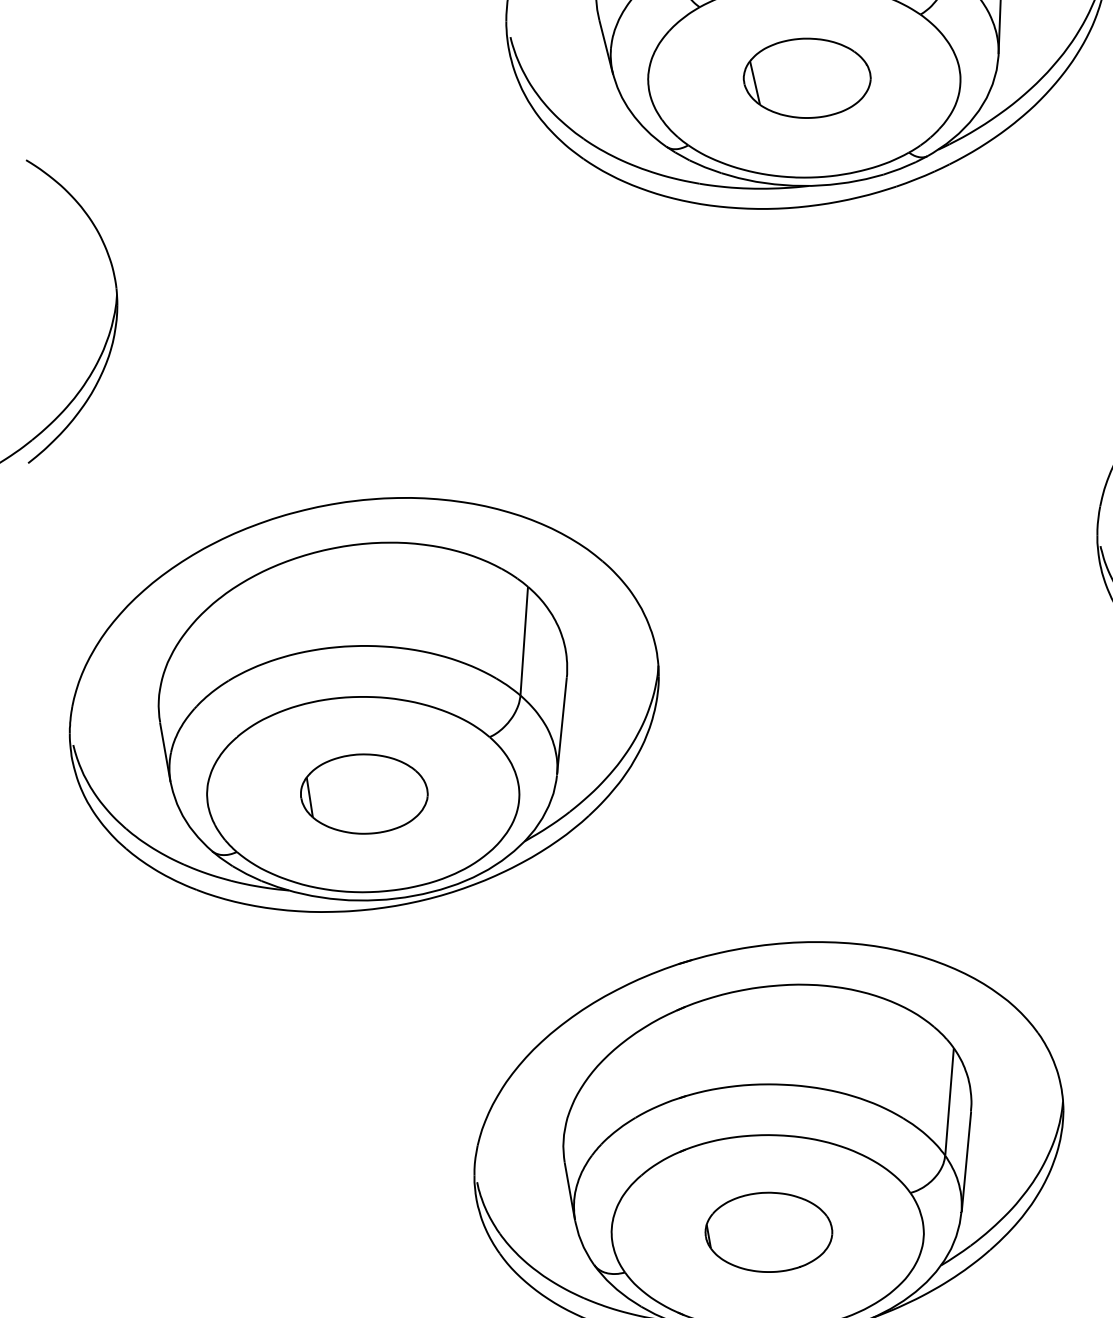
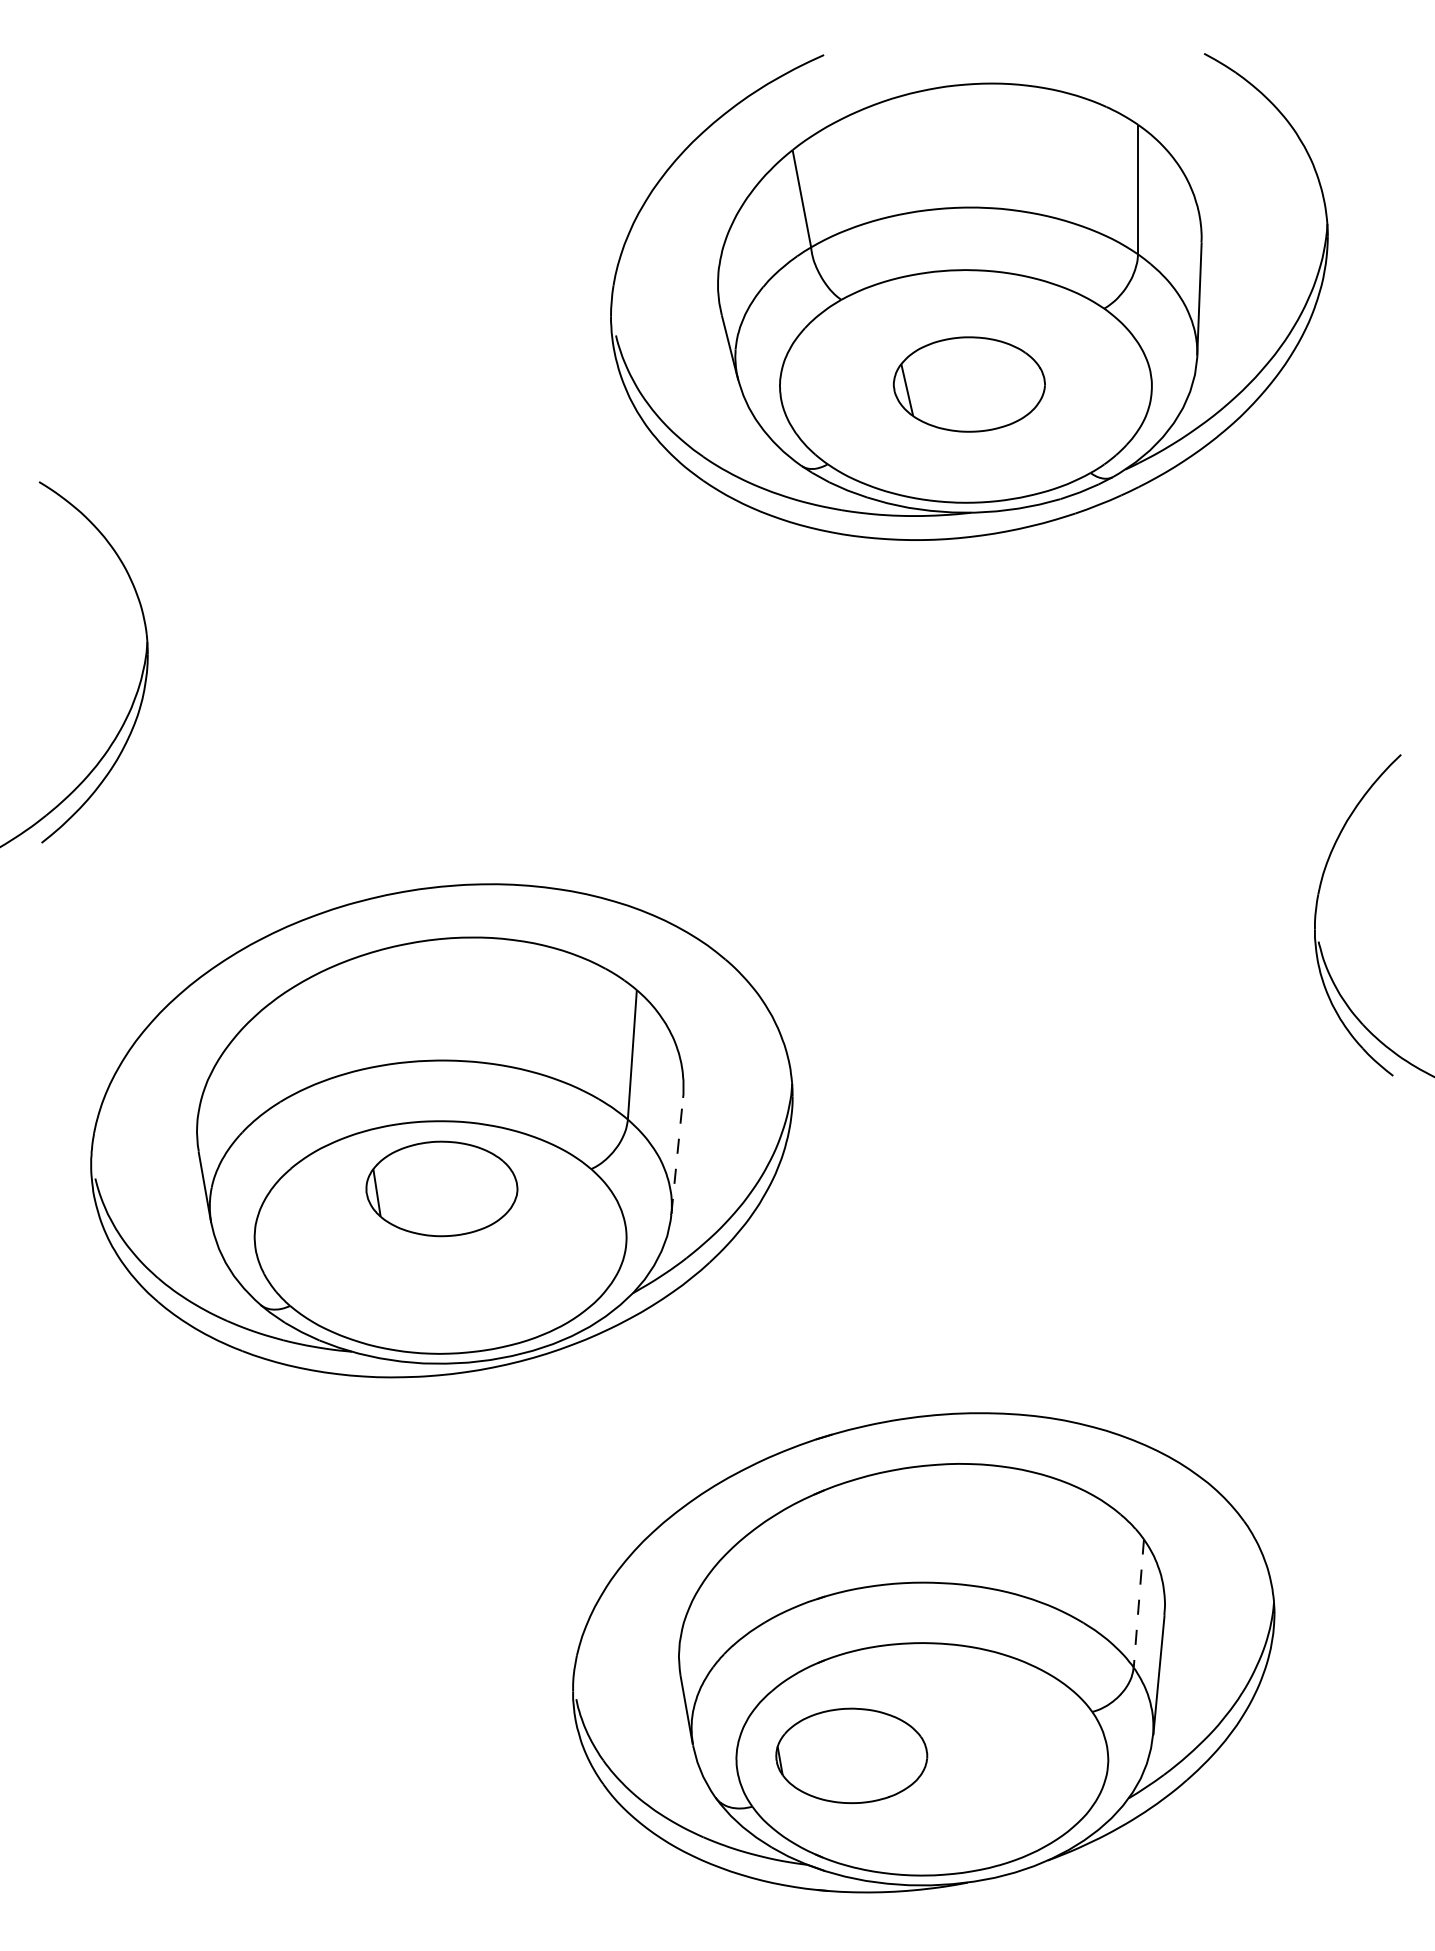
line: (562, 725) -> (677, 1155), solid -> dashed
part: (363, 793) -> (441, 1188), moved
line: (949, 1101) -> (1138, 1603), solid -> dashed
part: (768, 1232) -> (851, 1755), moved

